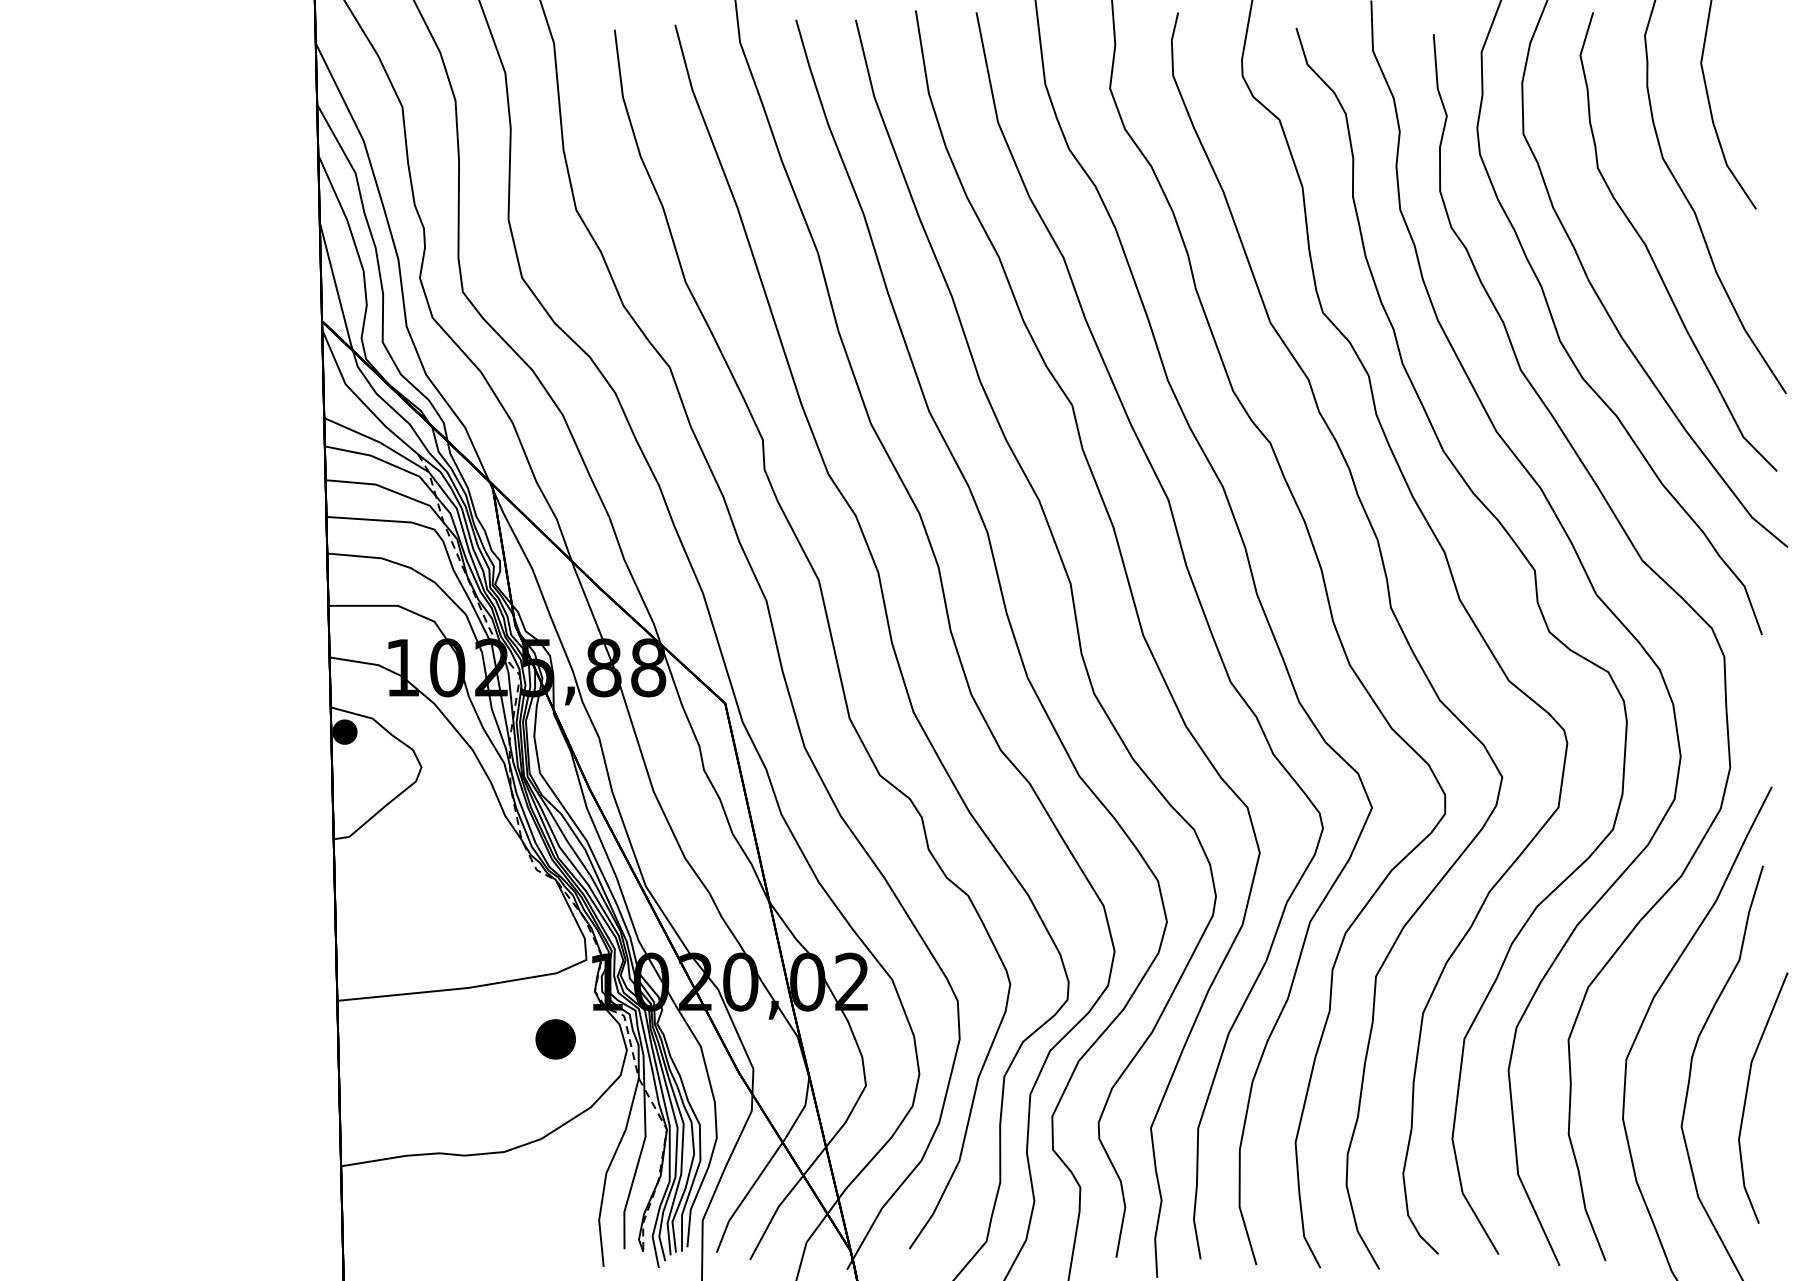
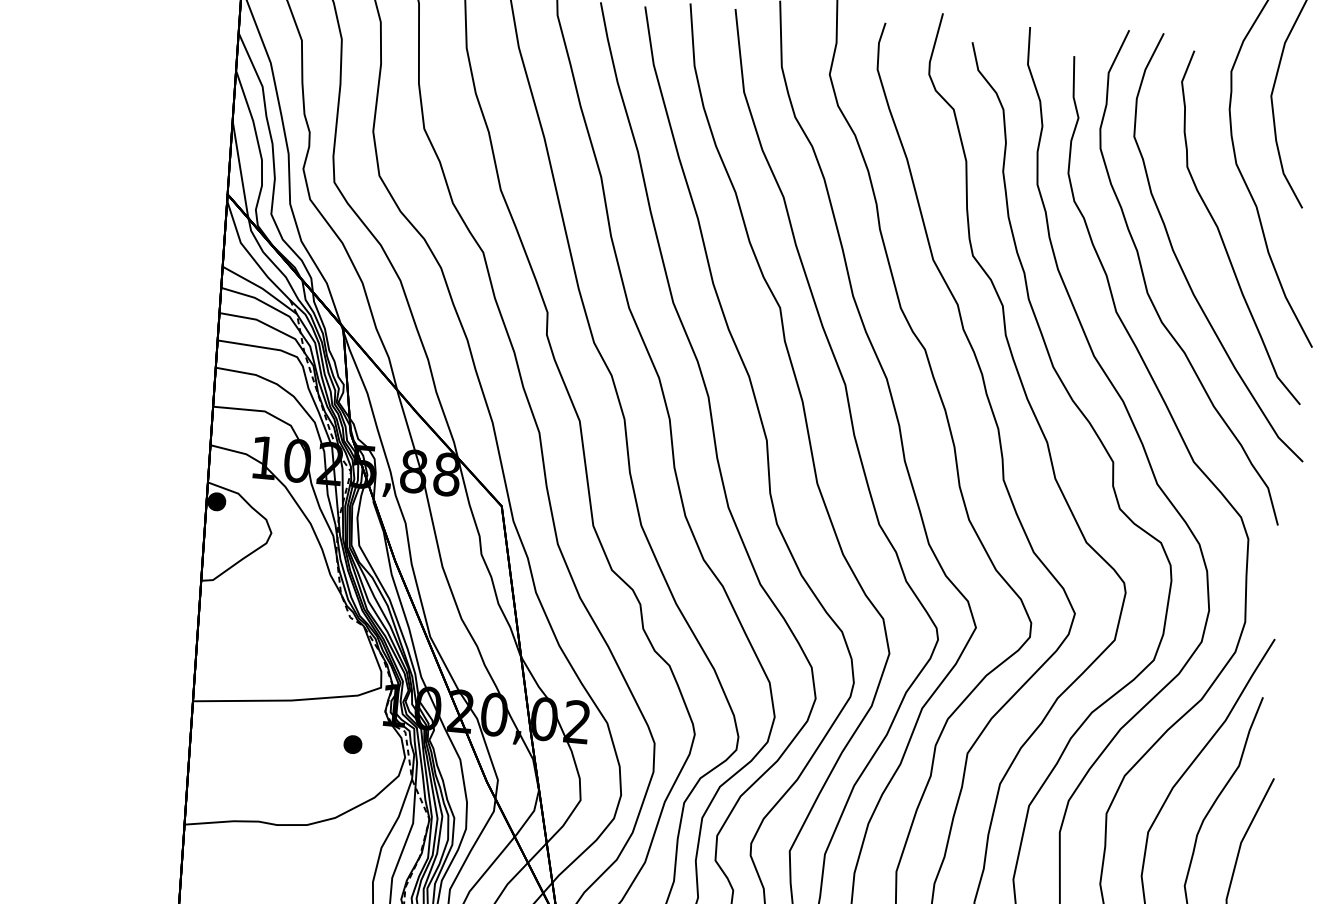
part: (555, 1038) -> (352, 744), size x0.62

